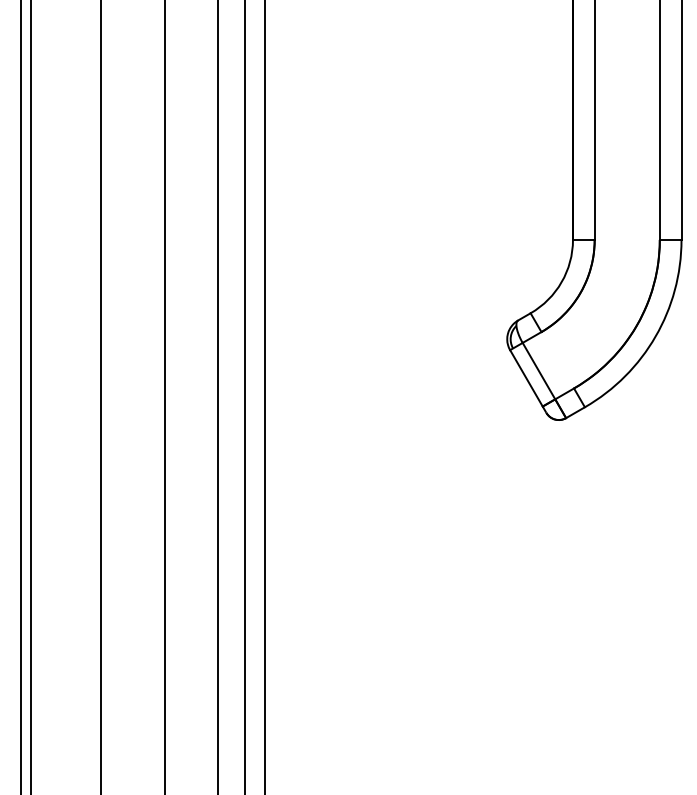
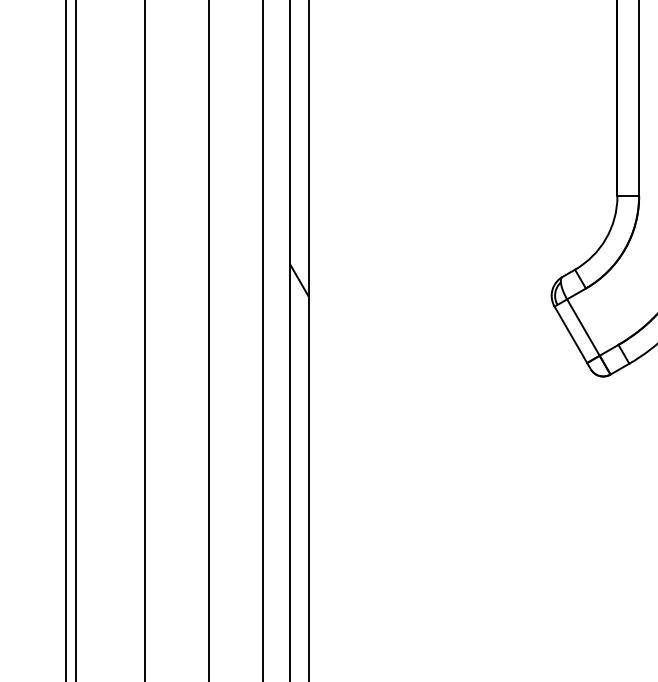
hatch: (254, 323) -> (298, 279), added

